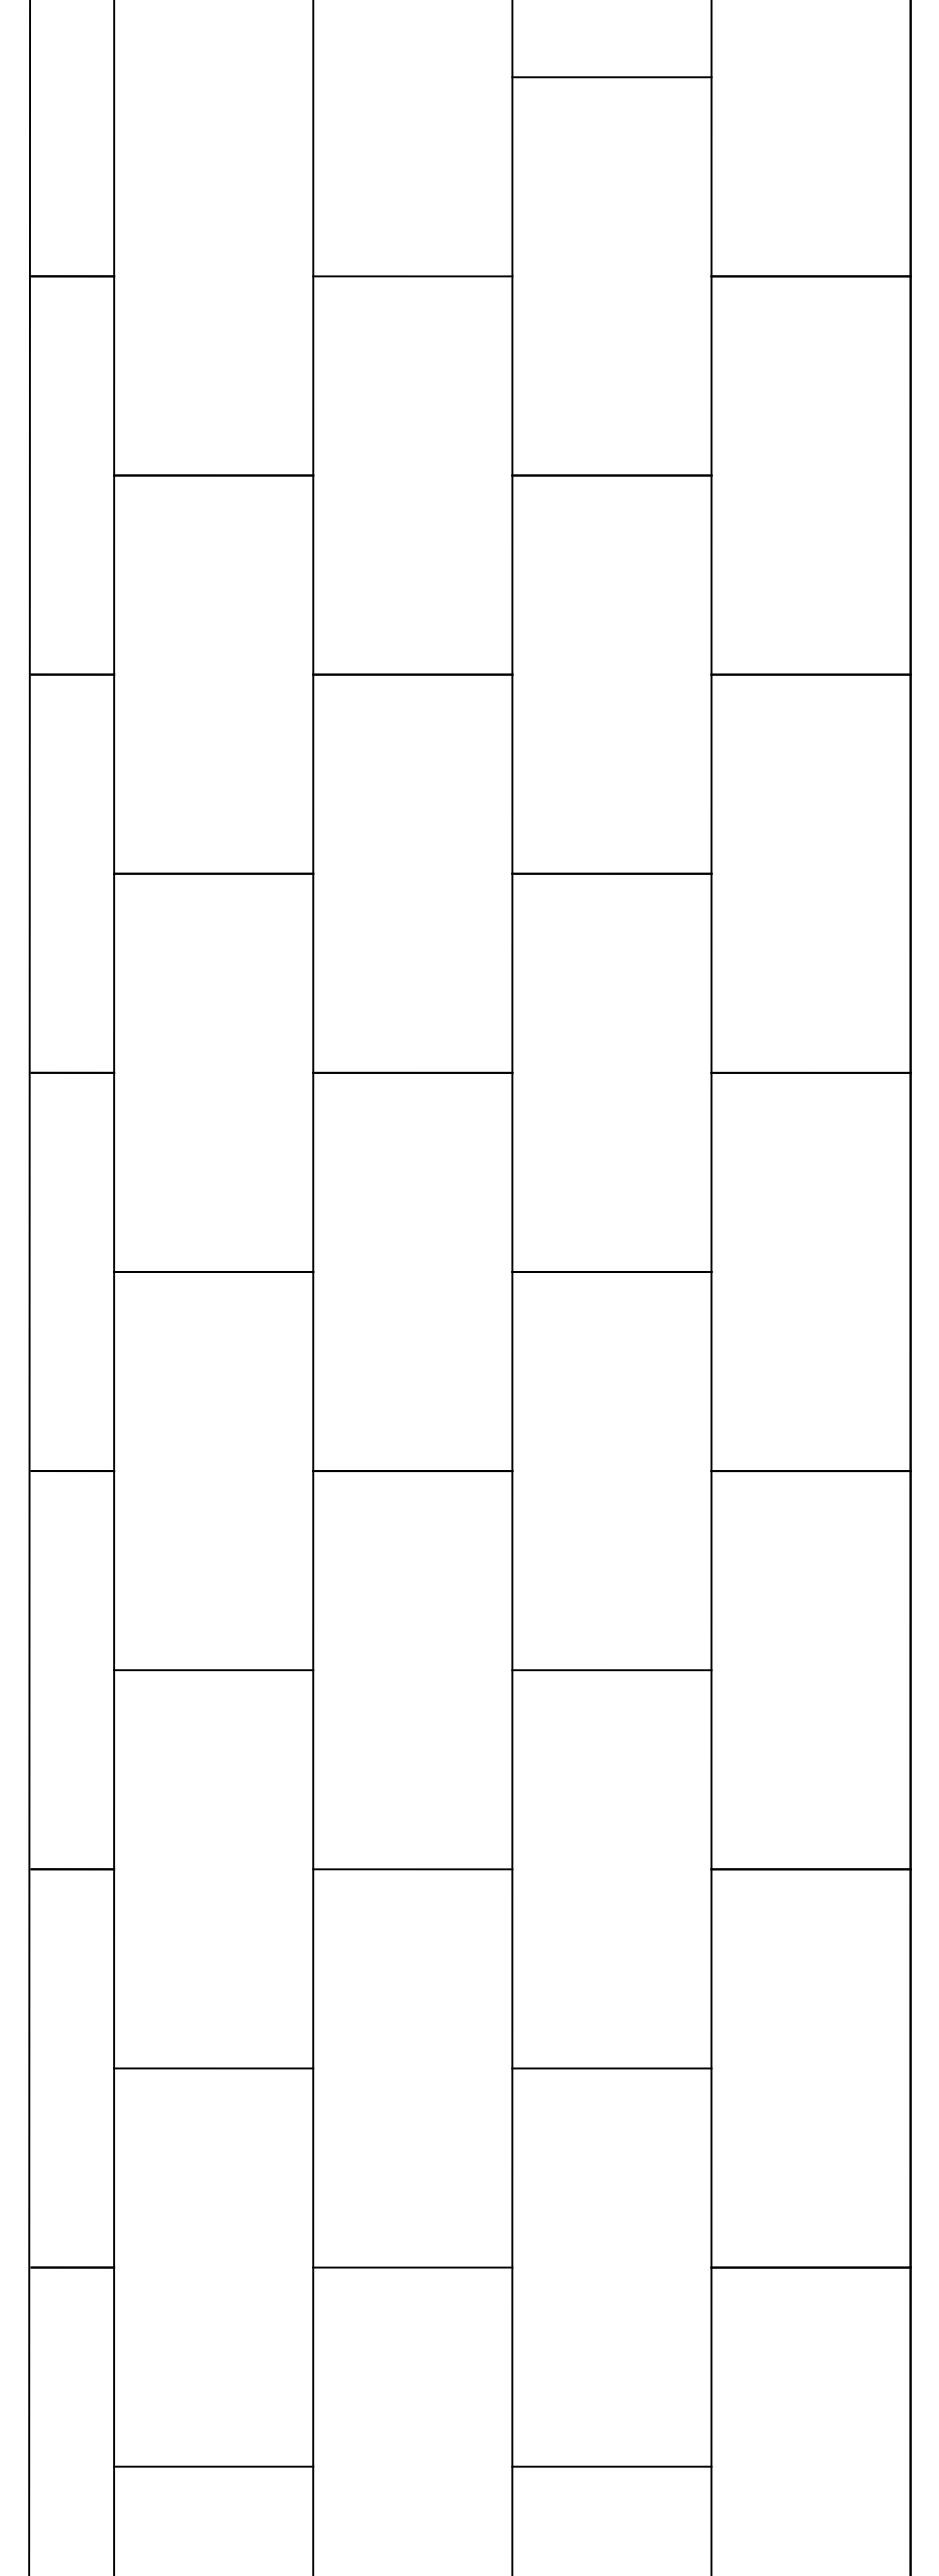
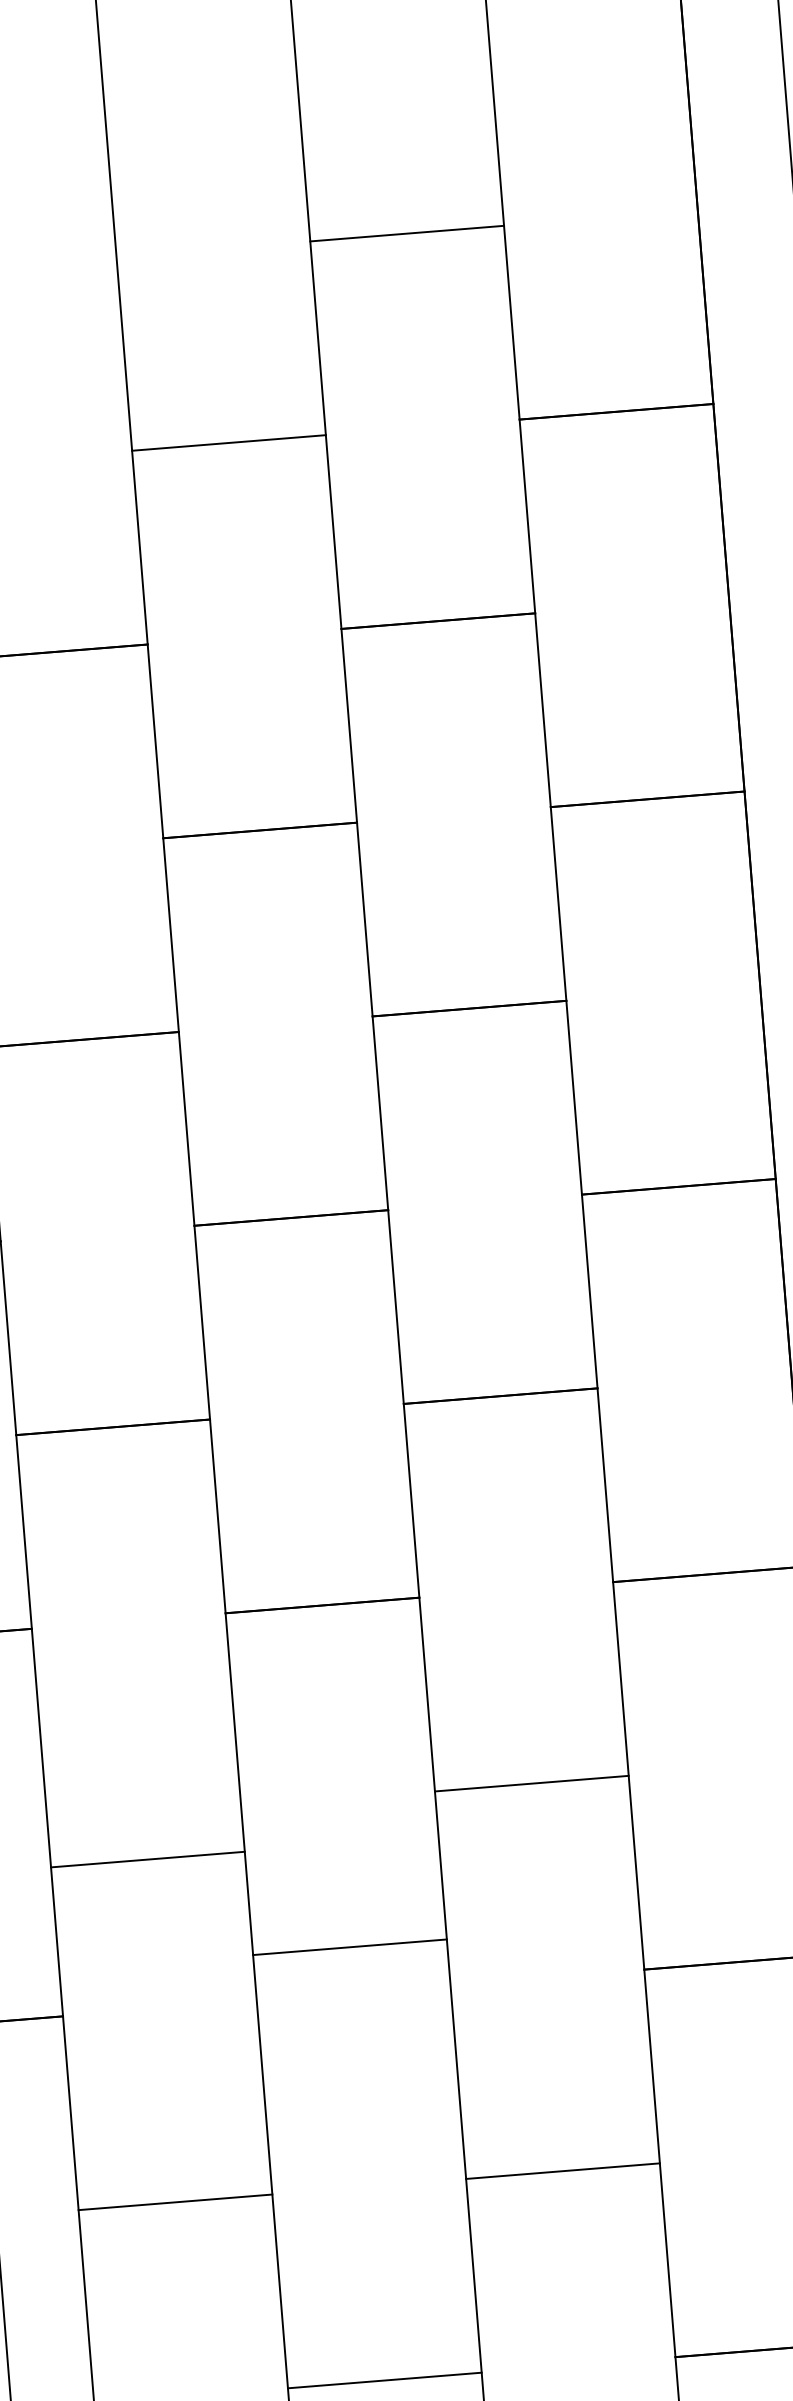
line: (213, 1670) -> (147, 1859), moved
line: (412, 1869) -> (349, 1947), moved

